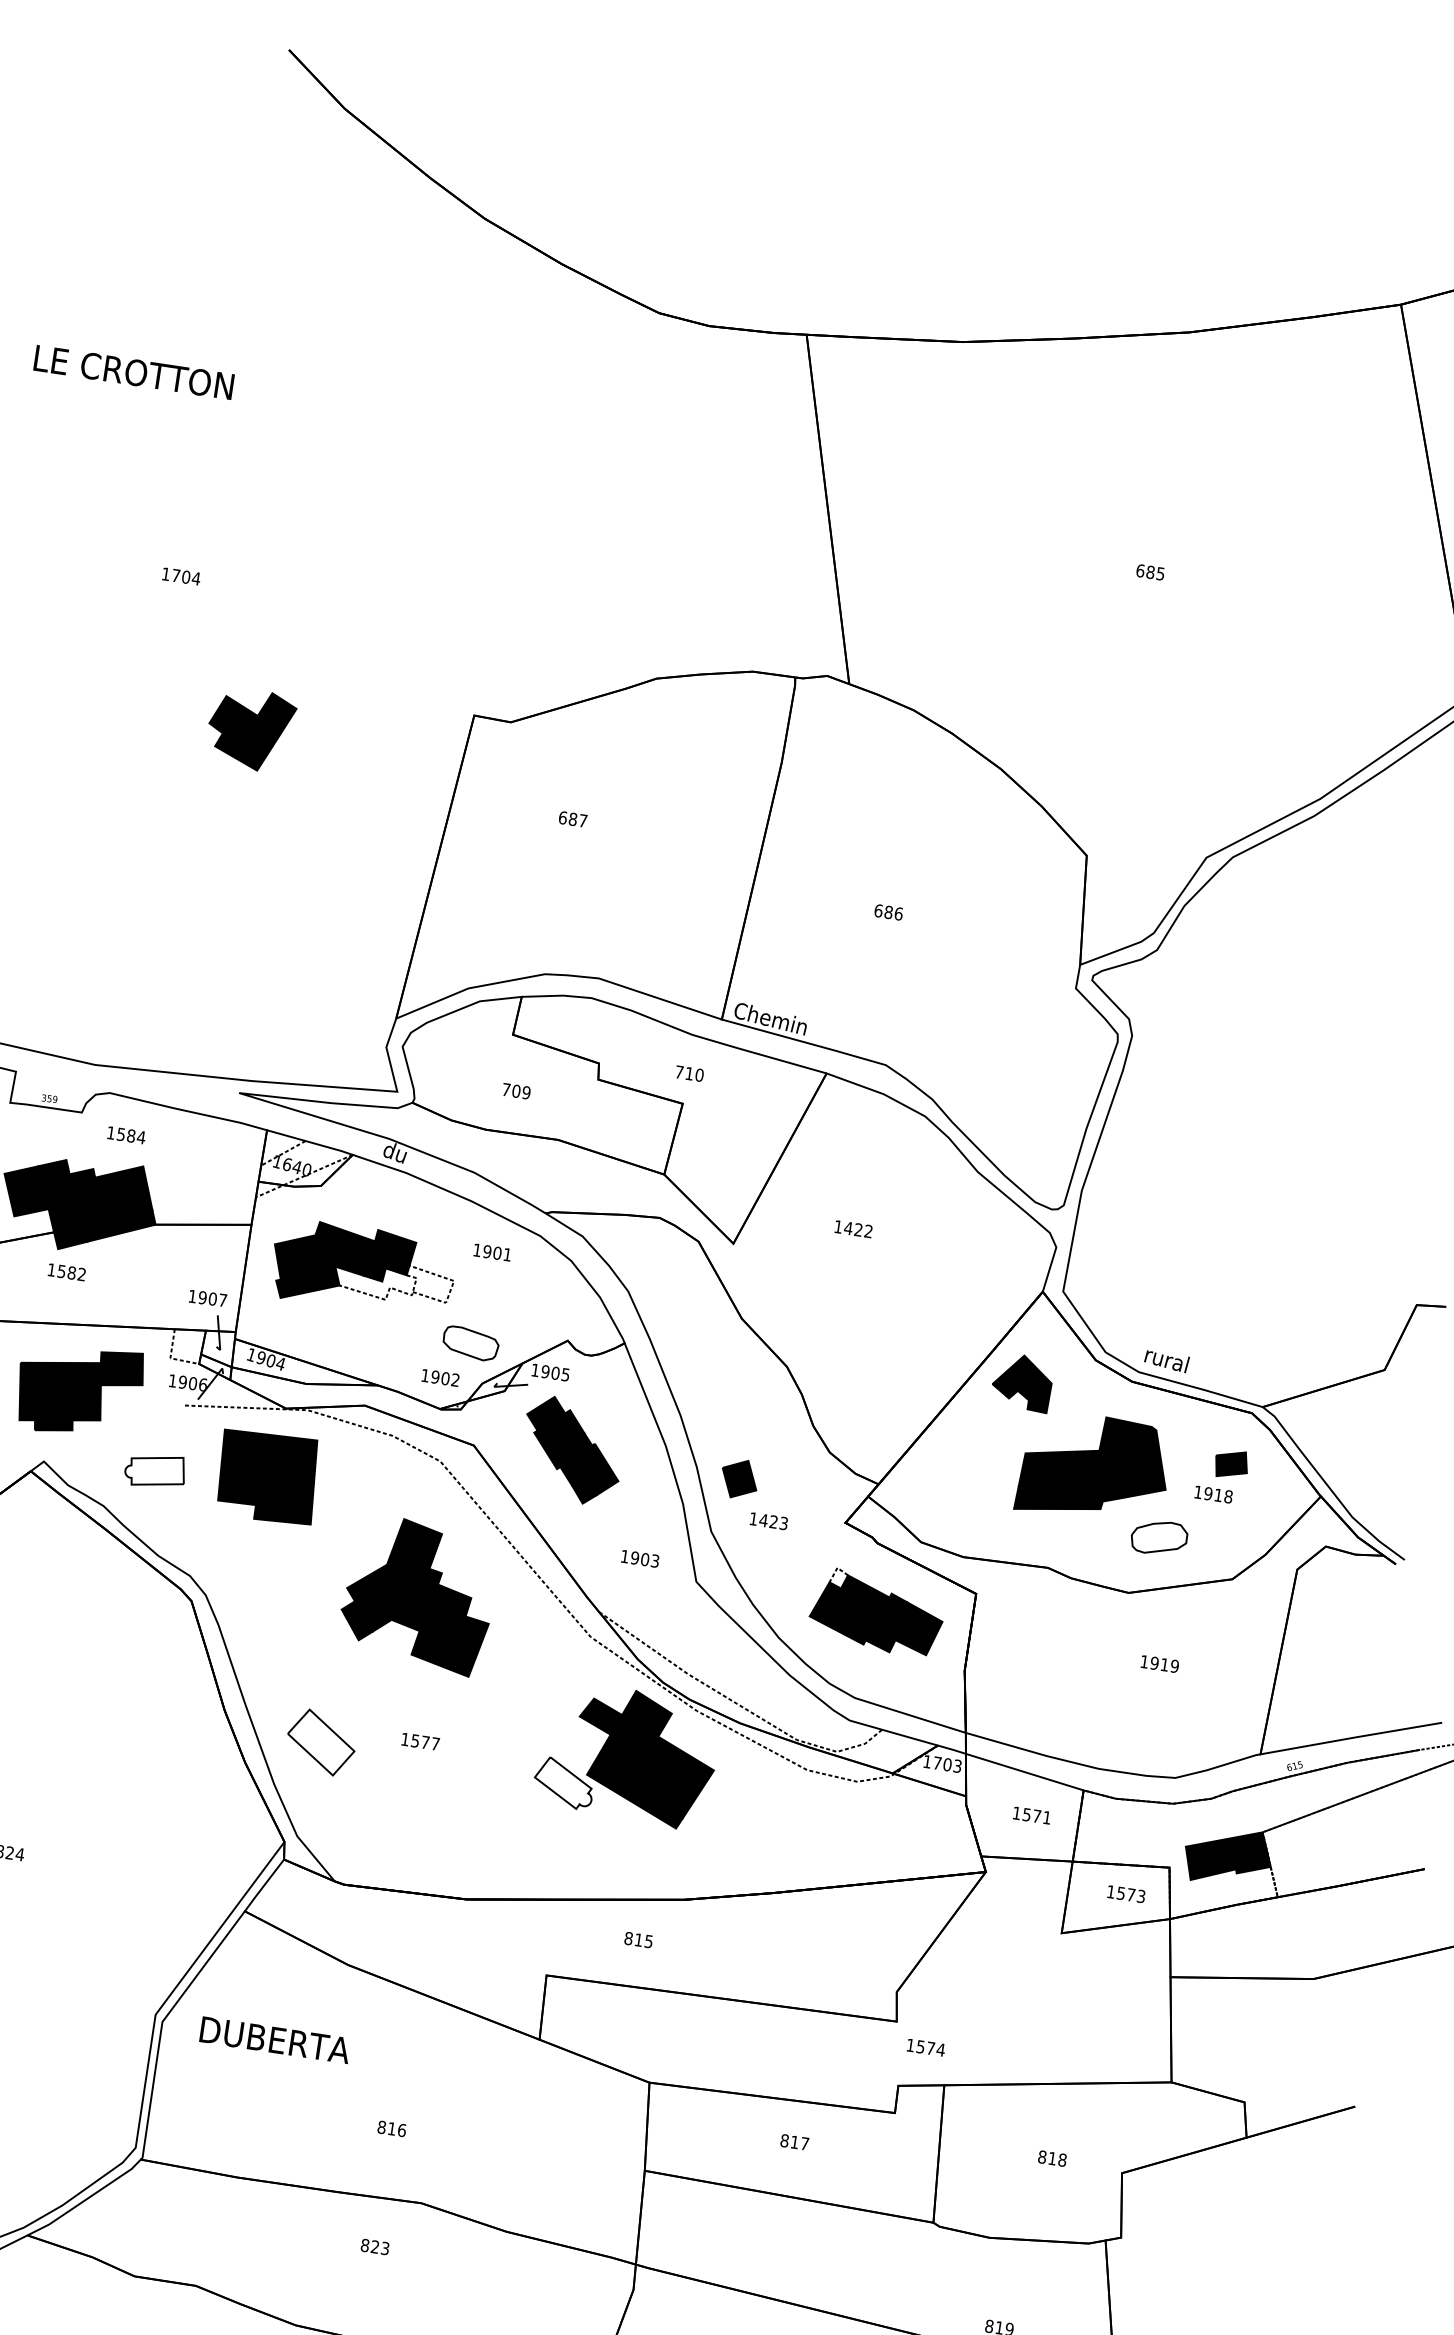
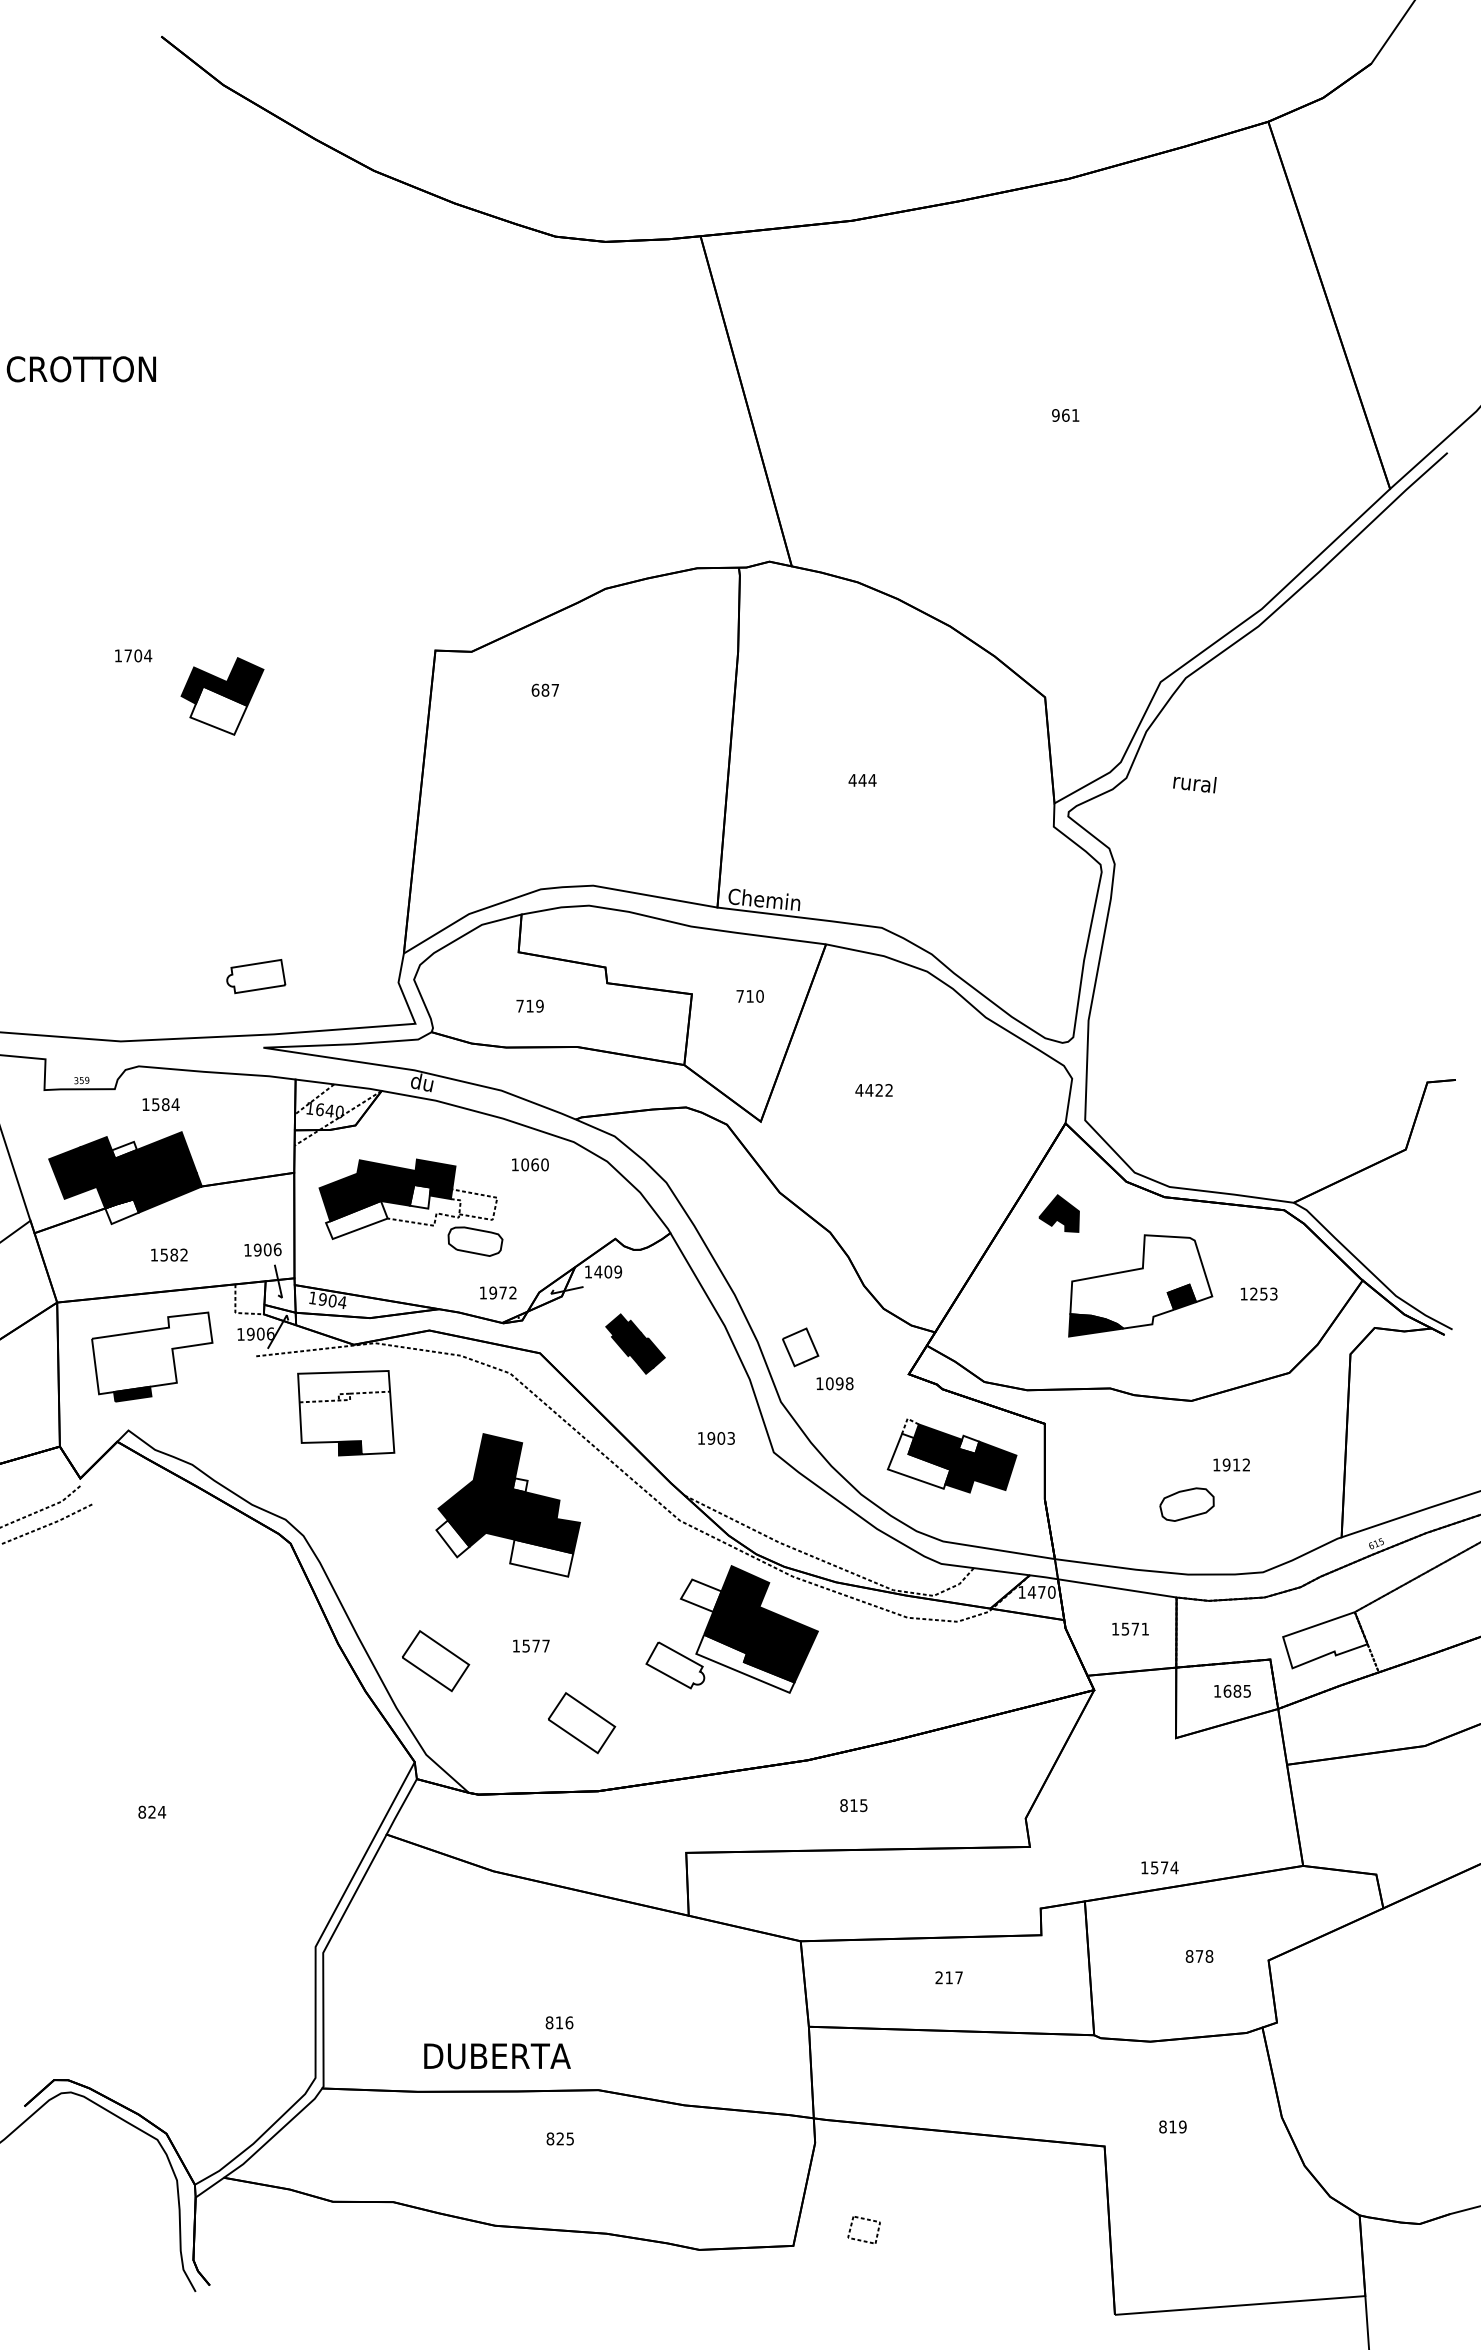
text: (1150, 572) -> (1065, 415), 685 -> 961
text: (181, 576) -> (133, 655), moved
fill: (244, 743) -> (218, 710), removed
text: (572, 818) -> (544, 689), moved
text: (888, 912) -> (862, 780), 686 -> 444
text: (688, 1073) -> (749, 996), moved
text: (515, 1090) -> (529, 1005), 709 -> 719
fill: (81, 1175) -> (123, 1149), removed
text: (838, 1227) -> (859, 1090), 1422 -> 4422
fill: (70, 1237) -> (121, 1211), removed
text: (496, 1252) -> (534, 1164), 1901 -> 1060
fill: (375, 1267) -> (419, 1196), removed
text: (67, 1271) -> (169, 1254), moved
fill: (307, 1282) -> (356, 1220), removed
text: (222, 1300) -> (277, 1249), 1907 -> 1906
part: (470, 1343) -> (475, 1241), moved
text: (1166, 1361) -> (1194, 784), moved
text: (555, 1372) -> (608, 1271), 1905 -> 1409
text: (445, 1378) -> (503, 1292), 1902 -> 1972
part: (1022, 1382) -> (1059, 1213), size x0.7
fill: (80, 1386) -> (152, 1353), removed
part: (572, 1450) -> (635, 1343), size x0.6
fill: (1095, 1463) -> (1141, 1281), removed
part: (1231, 1463) -> (1271, 1261), removed
part: (155, 1470) -> (256, 976), moved
fill: (268, 1476) -> (346, 1412), removed
fill: (739, 1479) -> (800, 1347), removed
text: (1218, 1494) -> (1263, 1293), 1918 -> 1253
text: (773, 1521) -> (839, 1383), 1423 -> 1098
part: (1158, 1537) -> (1186, 1504), moved
fill: (432, 1576) -> (519, 1485), removed
fill: (895, 1603) -> (968, 1444), removed
fill: (842, 1611) -> (918, 1460), removed
fill: (356, 1620) -> (452, 1538), removed
fill: (444, 1653) -> (541, 1557), removed
text: (1174, 1665) -> (1246, 1464), 1919 -> 1912
fill: (600, 1716) -> (700, 1595), removed
text: (947, 1764) -> (1041, 1592), 1703 -> 1470
fill: (635, 1791) -> (745, 1663), removed
part: (460, 1828) -> (582, 1723), added
fill: (1228, 1856) -> (1325, 1640), removed
text: (1130, 1894) -> (1236, 1690), 1573 -> 1685
text: (638, 1939) -> (853, 1805), moved
text: (275, 2040) -> (497, 2056), moved
text: (925, 2047) -> (1159, 1867), moved
text: (785, 2140) -> (939, 1977), 817 -> 217
text: (1052, 2158) -> (1199, 1956), 818 -> 878
text: (385, 2248) -> (570, 2138), 823 -> 825

